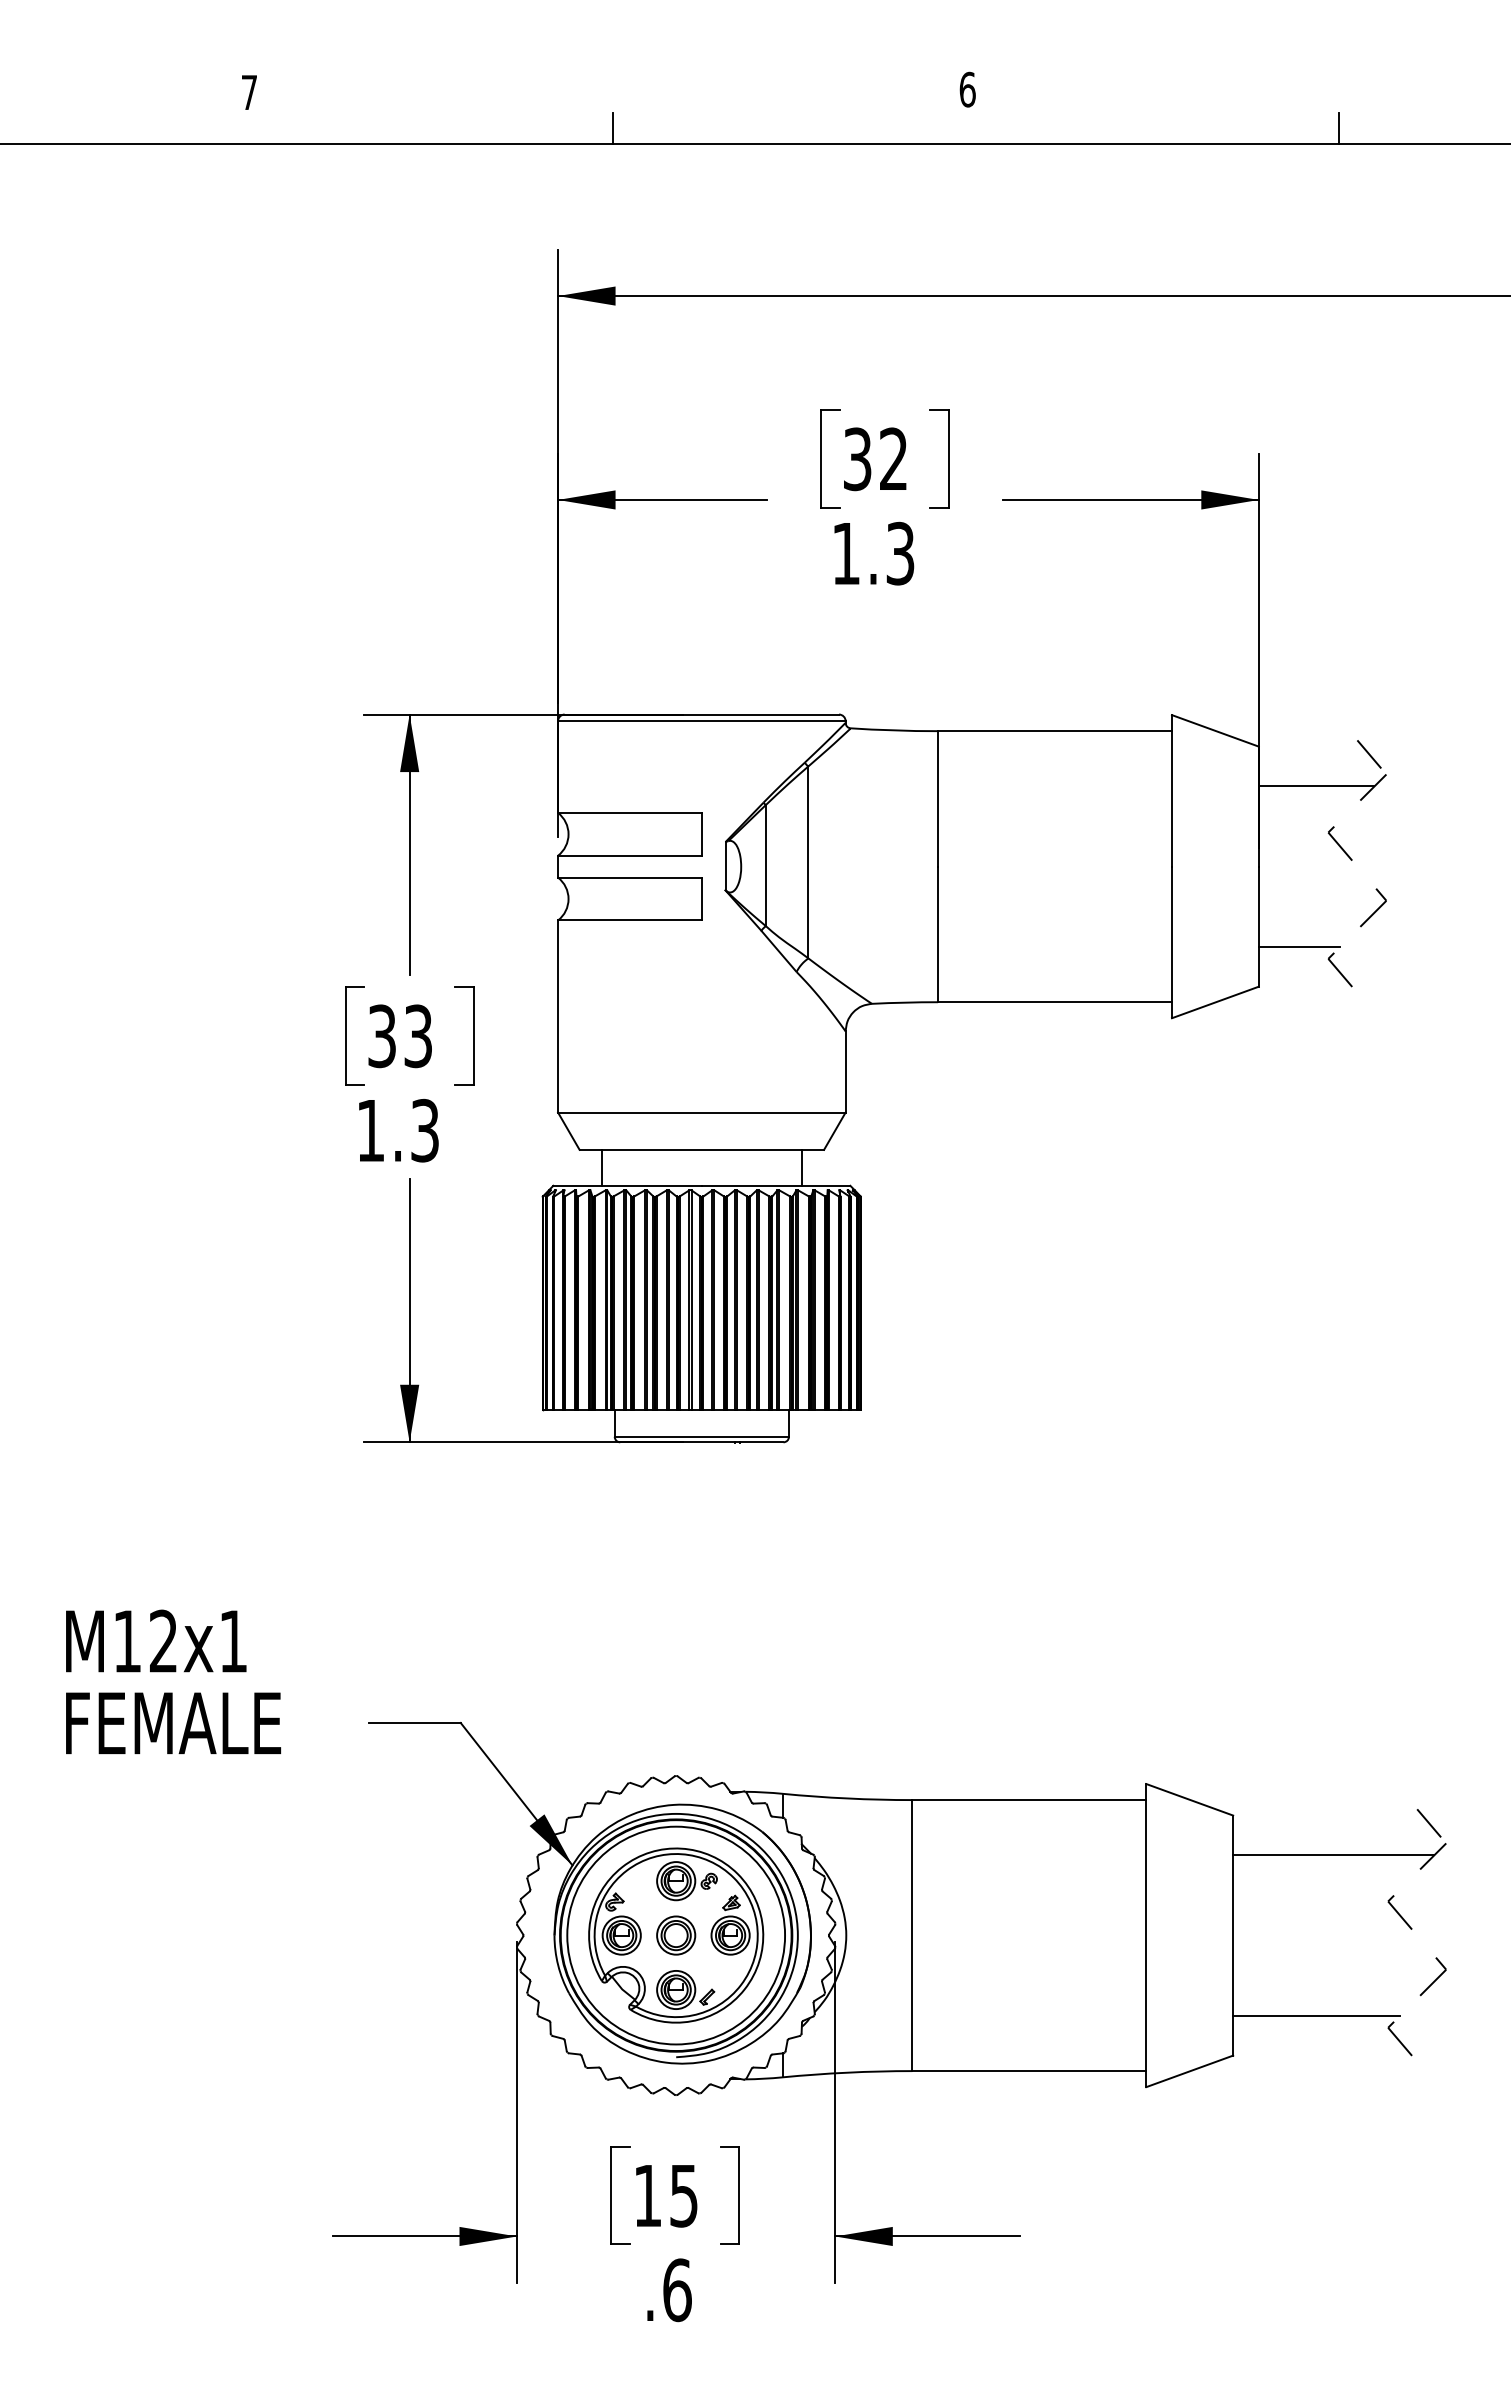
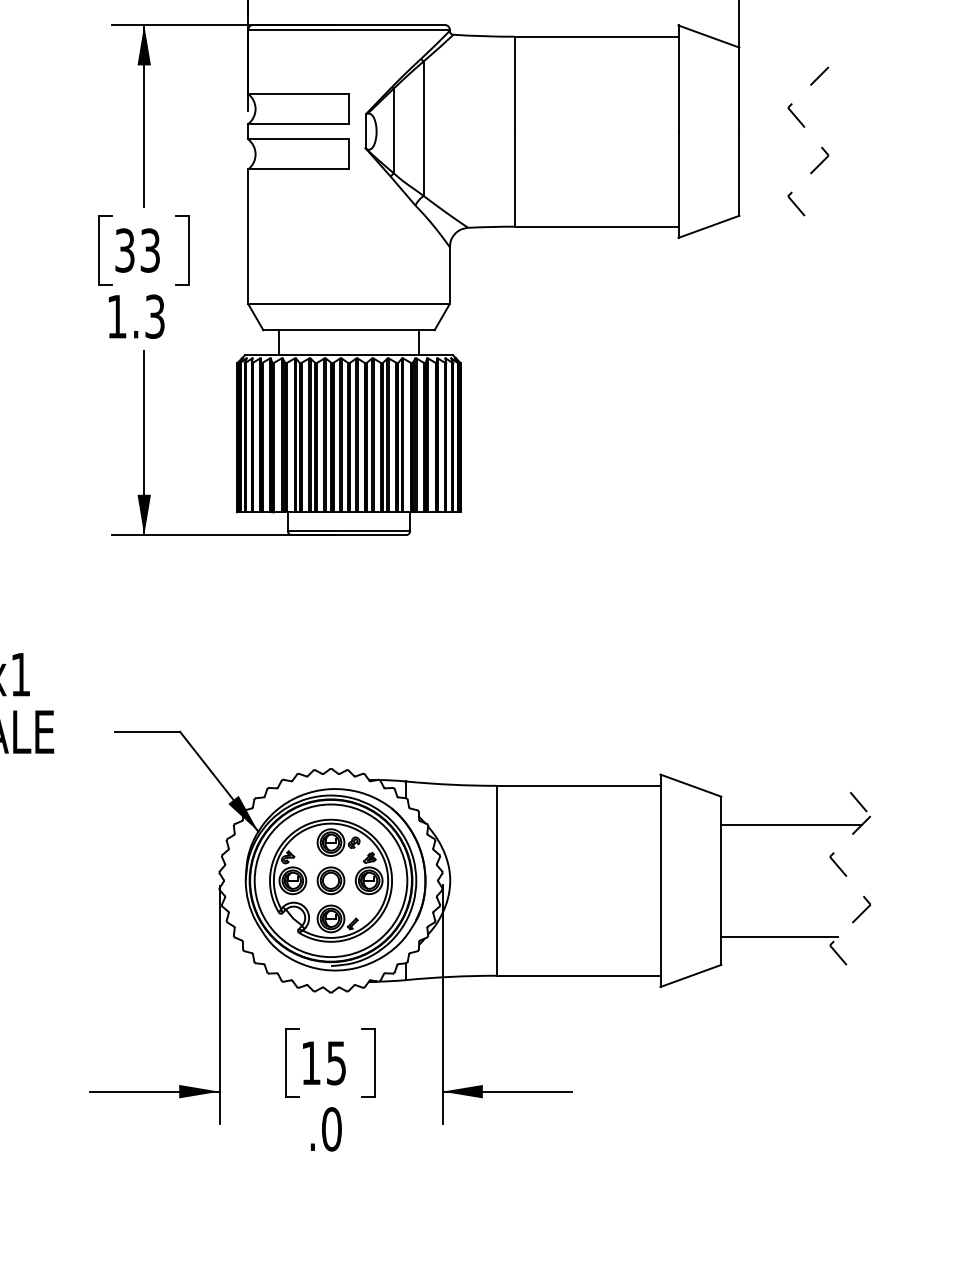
line: (1369, 754) -> (816, 53), removed
line: (1316, 786) -> (779, 75), removed
line: (1299, 946) -> (767, 187), removed
text: (677, 2289) -> (331, 1128), .6 -> .0

